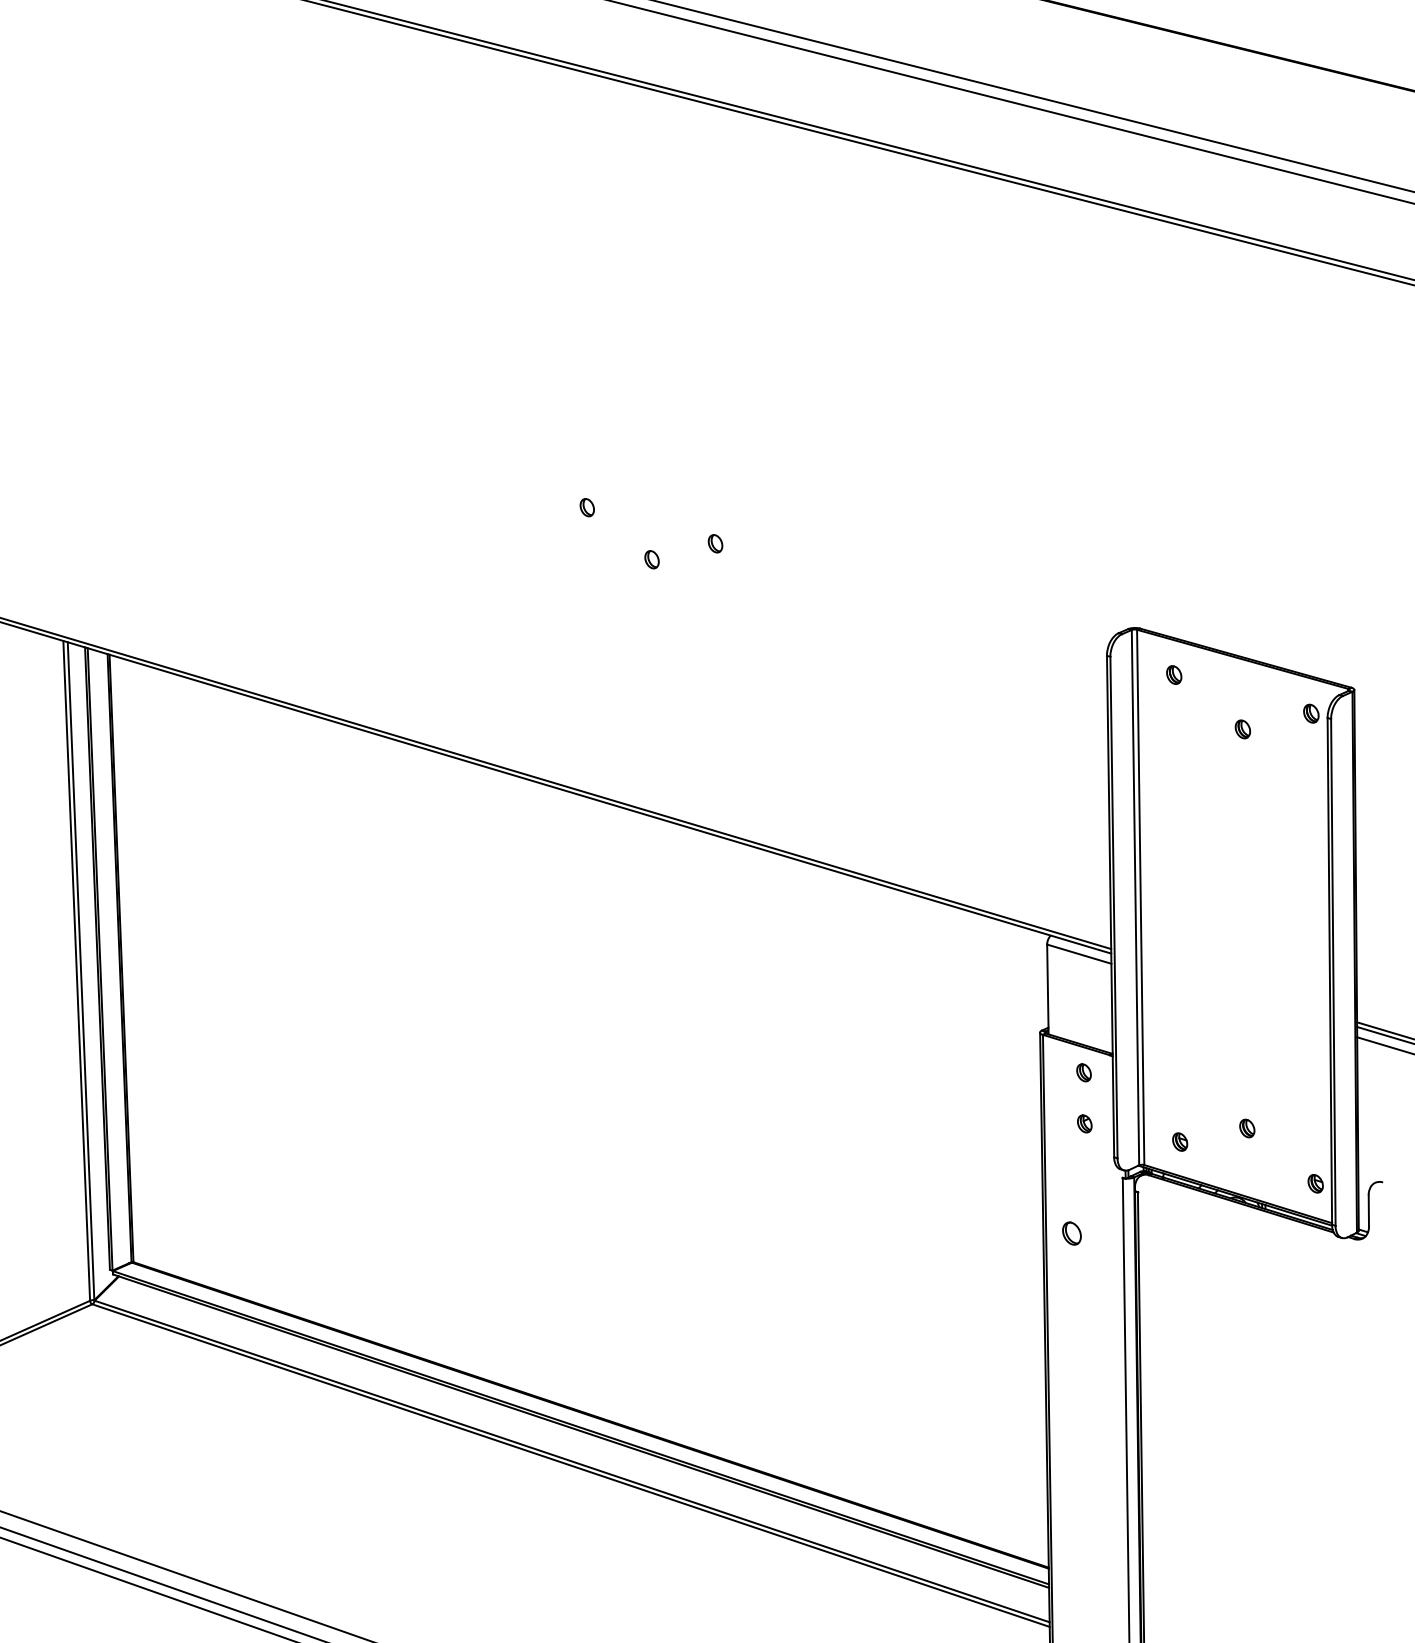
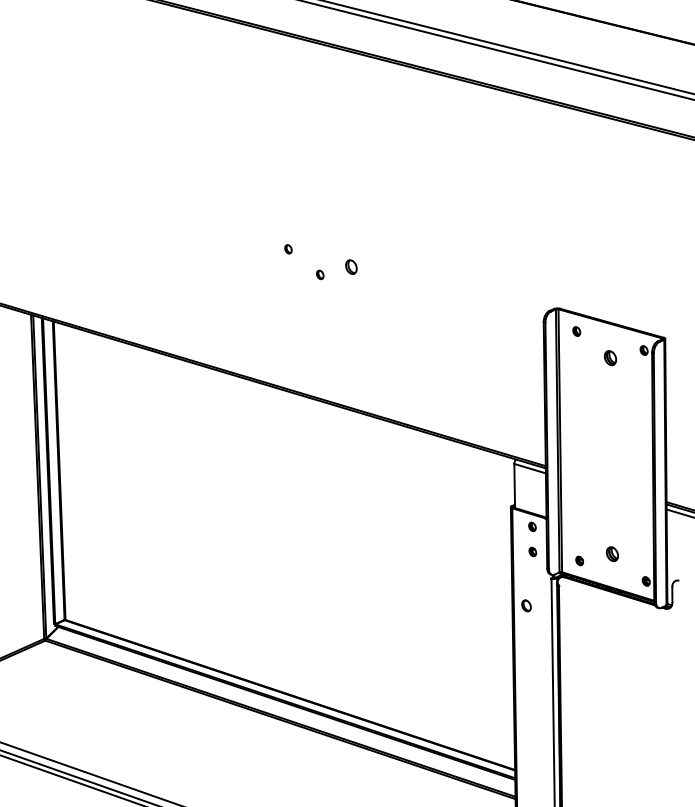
part: (715, 542) -> (351, 266), size x1.6
part: (1242, 729) -> (610, 358), size x1.6
part: (1246, 1128) -> (612, 554), size x1.6

